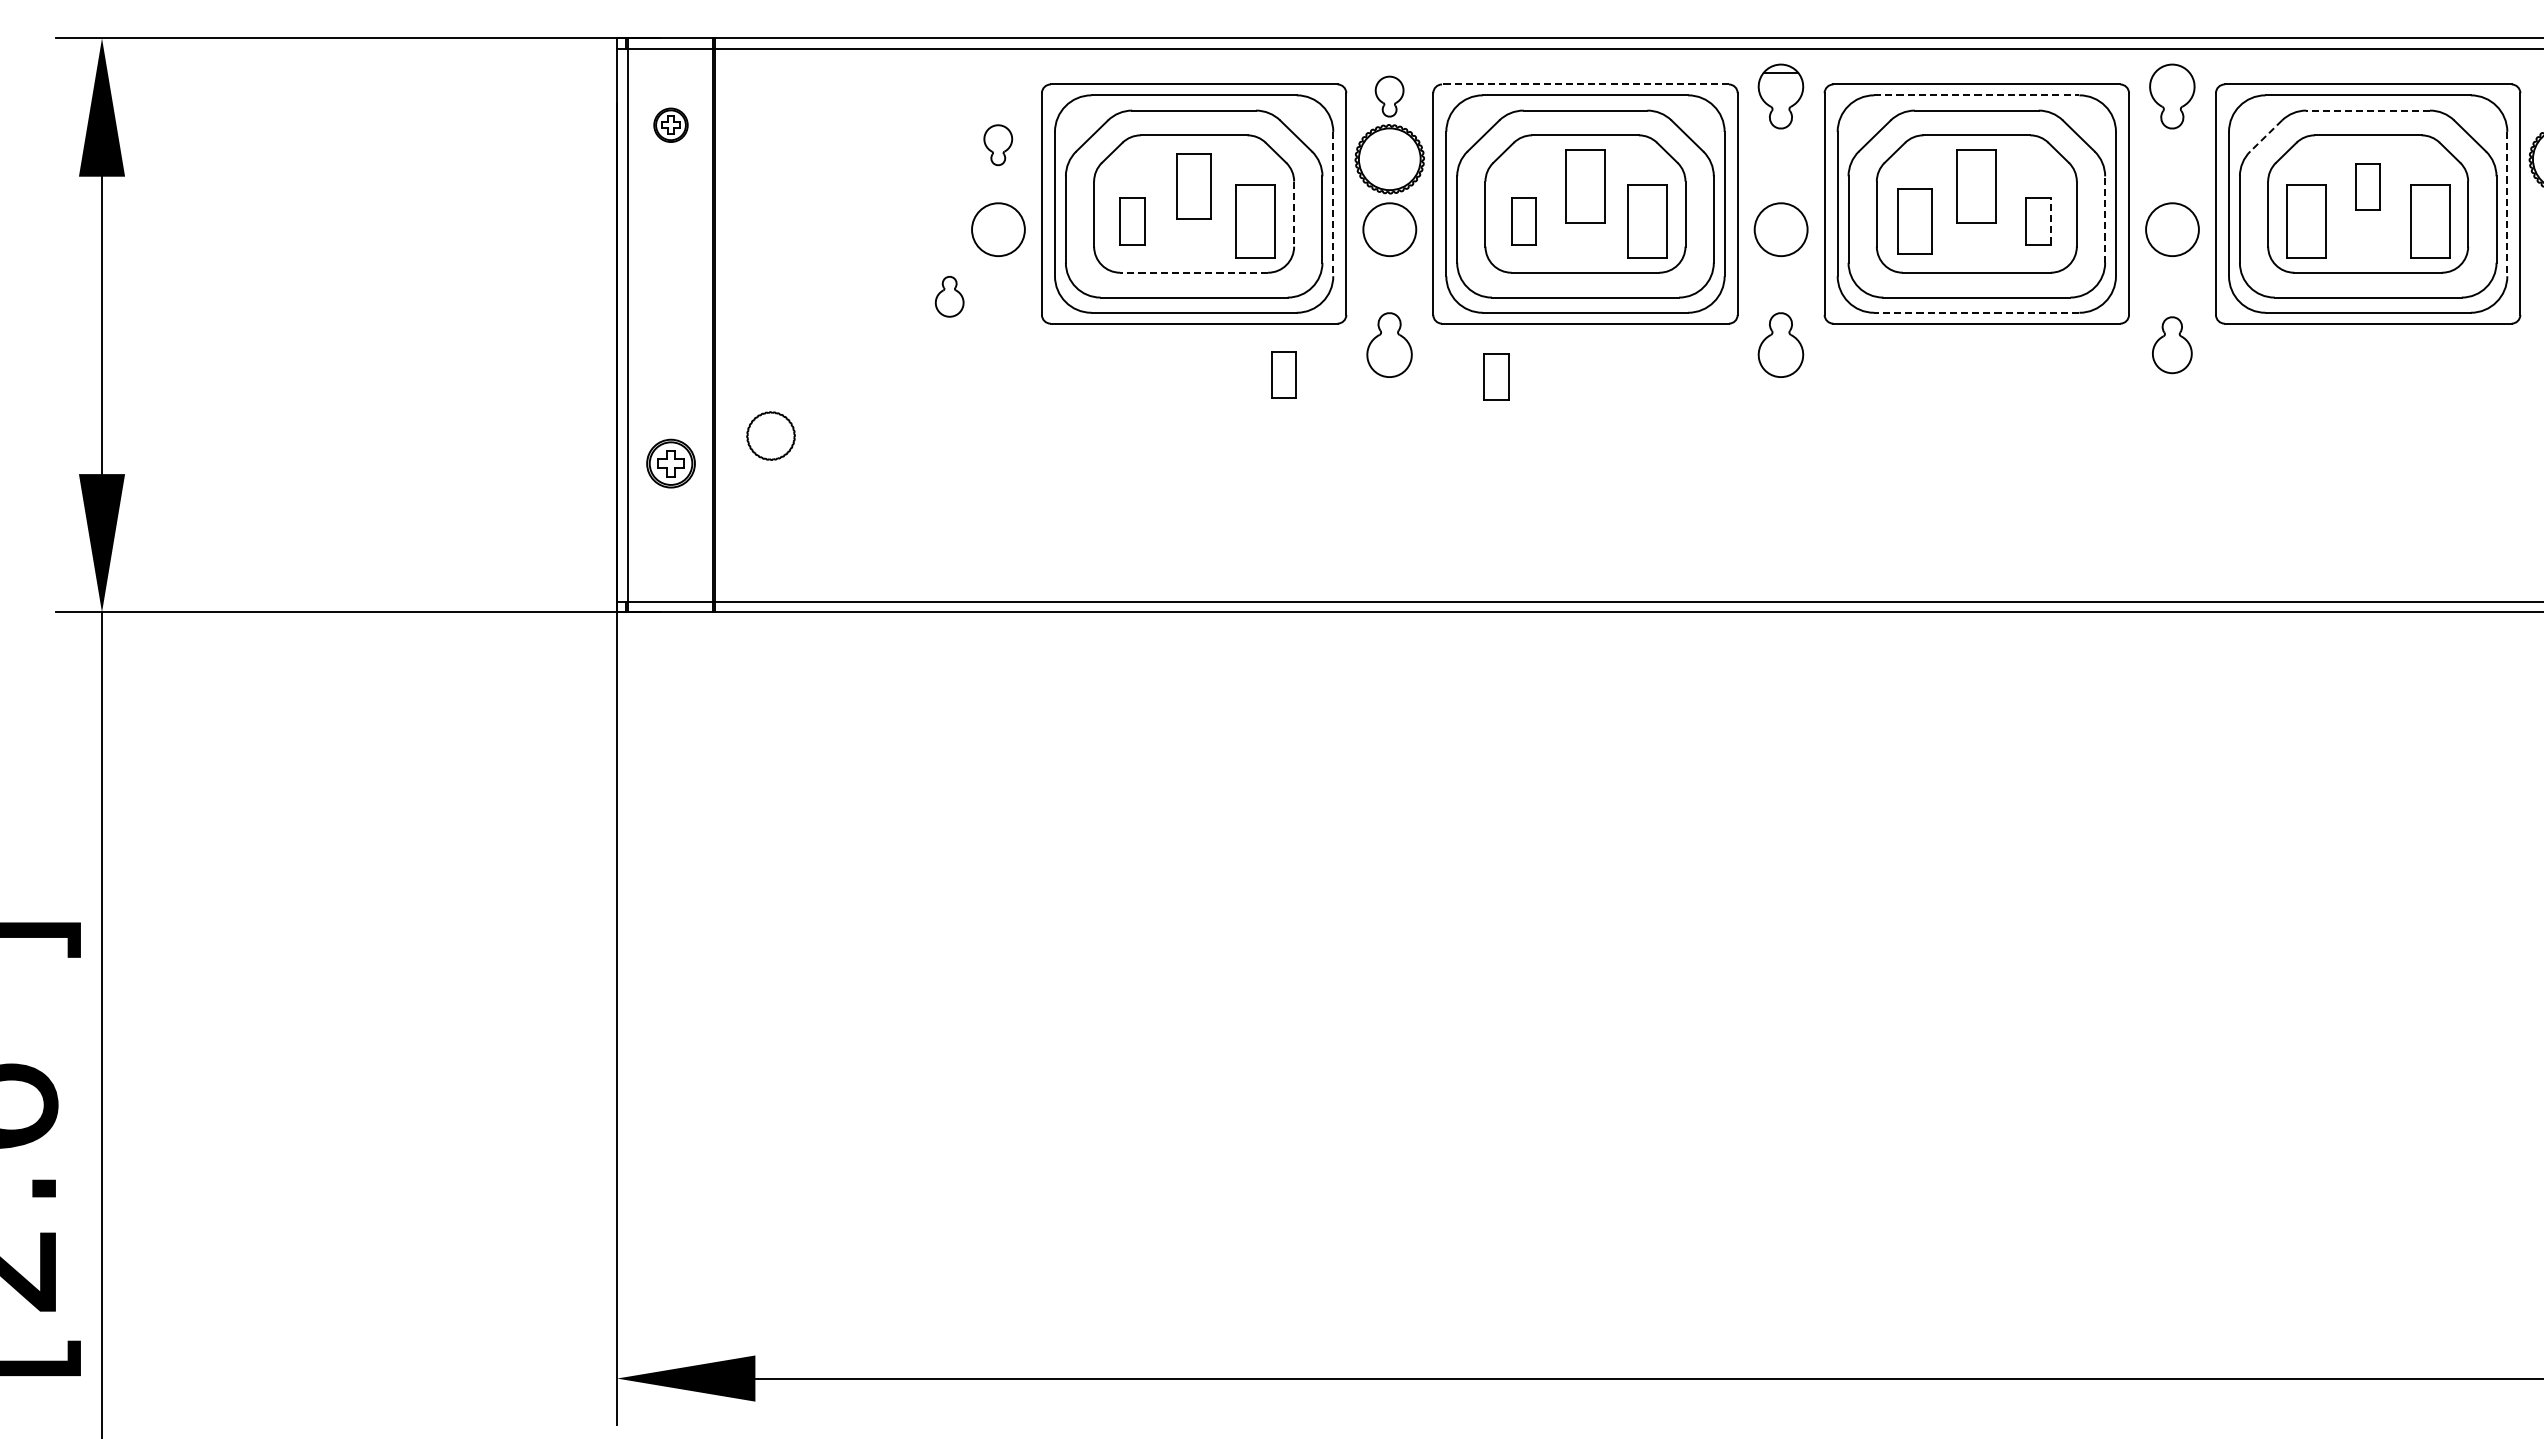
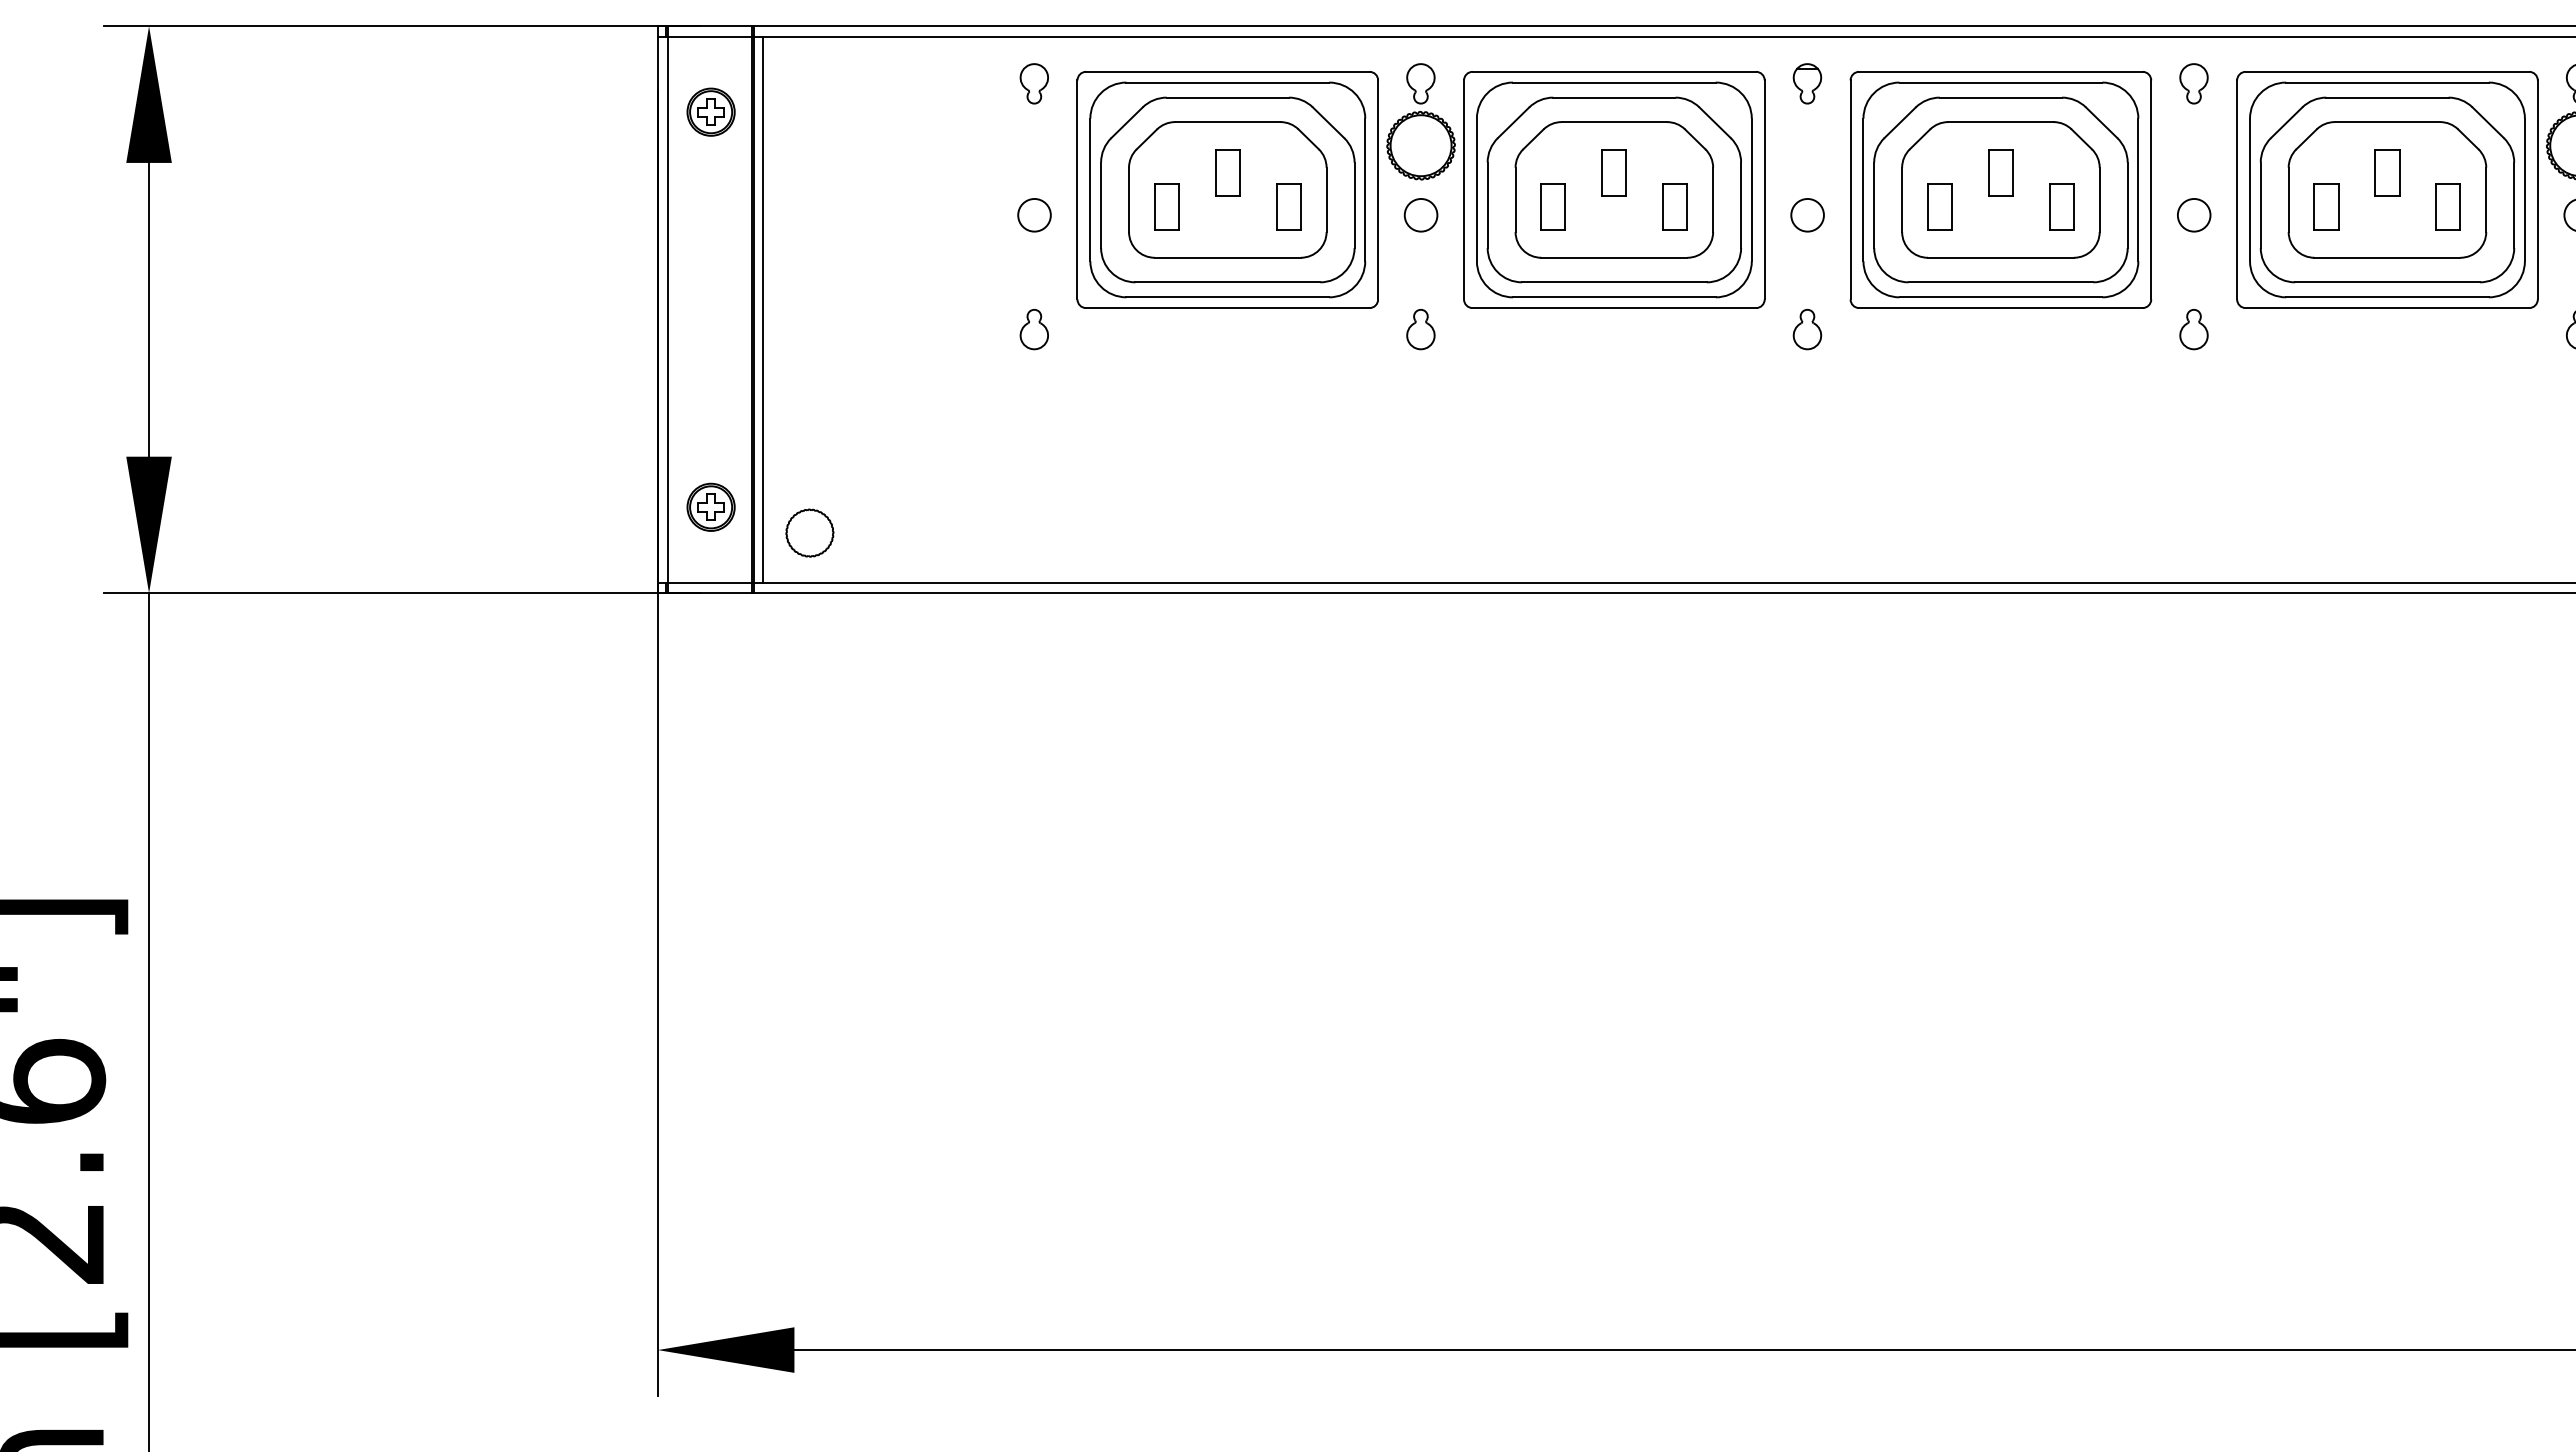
line: (1585, 84) -> (1614, 71), dashed -> solid
line: (1977, 95) -> (2001, 82), dashed -> solid
part: (1781, 96) -> (1807, 83), size x0.62
part: (2171, 96) -> (2193, 83), size x0.62
line: (2367, 110) -> (2386, 97), dashed -> solid
part: (670, 124) -> (710, 111), size x1.43
line: (2265, 135) -> (2286, 122), dashed -> solid
part: (997, 144) -> (1033, 83), moved
part: (1193, 186) -> (1227, 172), size x0.71
part: (1584, 186) -> (1613, 172), size x0.62
part: (1976, 186) -> (2000, 172), size x0.62
line: (1333, 204) -> (1365, 190), dashed -> solid
line: (2506, 204) -> (2524, 190), dashed -> solid
line: (1294, 214) -> (1326, 200), dashed -> solid
line: (2104, 219) -> (2127, 205), dashed -> solid
part: (1255, 220) -> (1288, 206), size x0.62
part: (1646, 220) -> (1674, 206), size x0.62
part: (1914, 220) -> (1939, 206), size x0.71
part: (2306, 220) -> (2326, 206), size x0.62
part: (2428, 220) -> (2447, 206), size x0.62
line: (2050, 221) -> (2073, 207), dashed -> solid
circle: (998, 228) -> (1034, 214), size x0.62
circle: (1389, 228) -> (1420, 214), size x0.62
circle: (1781, 228) -> (1807, 214), size x0.62
circle: (2171, 228) -> (2193, 214), size x0.62
line: (1193, 272) -> (1227, 257), dashed -> solid
part: (948, 296) -> (1033, 329), moved
line: (1976, 312) -> (2000, 297), dashed -> solid
line: (723, 325) -> (762, 309), added
part: (1389, 345) -> (1420, 329), size x0.62
part: (1781, 345) -> (1807, 329), size x0.62
part: (2171, 345) -> (2193, 329), size x0.71
part: (1283, 374) -> (1316, 358), removed
part: (1495, 376) -> (1525, 360), removed
part: (770, 435) -> (809, 532), moved
part: (670, 462) -> (710, 506), moved

